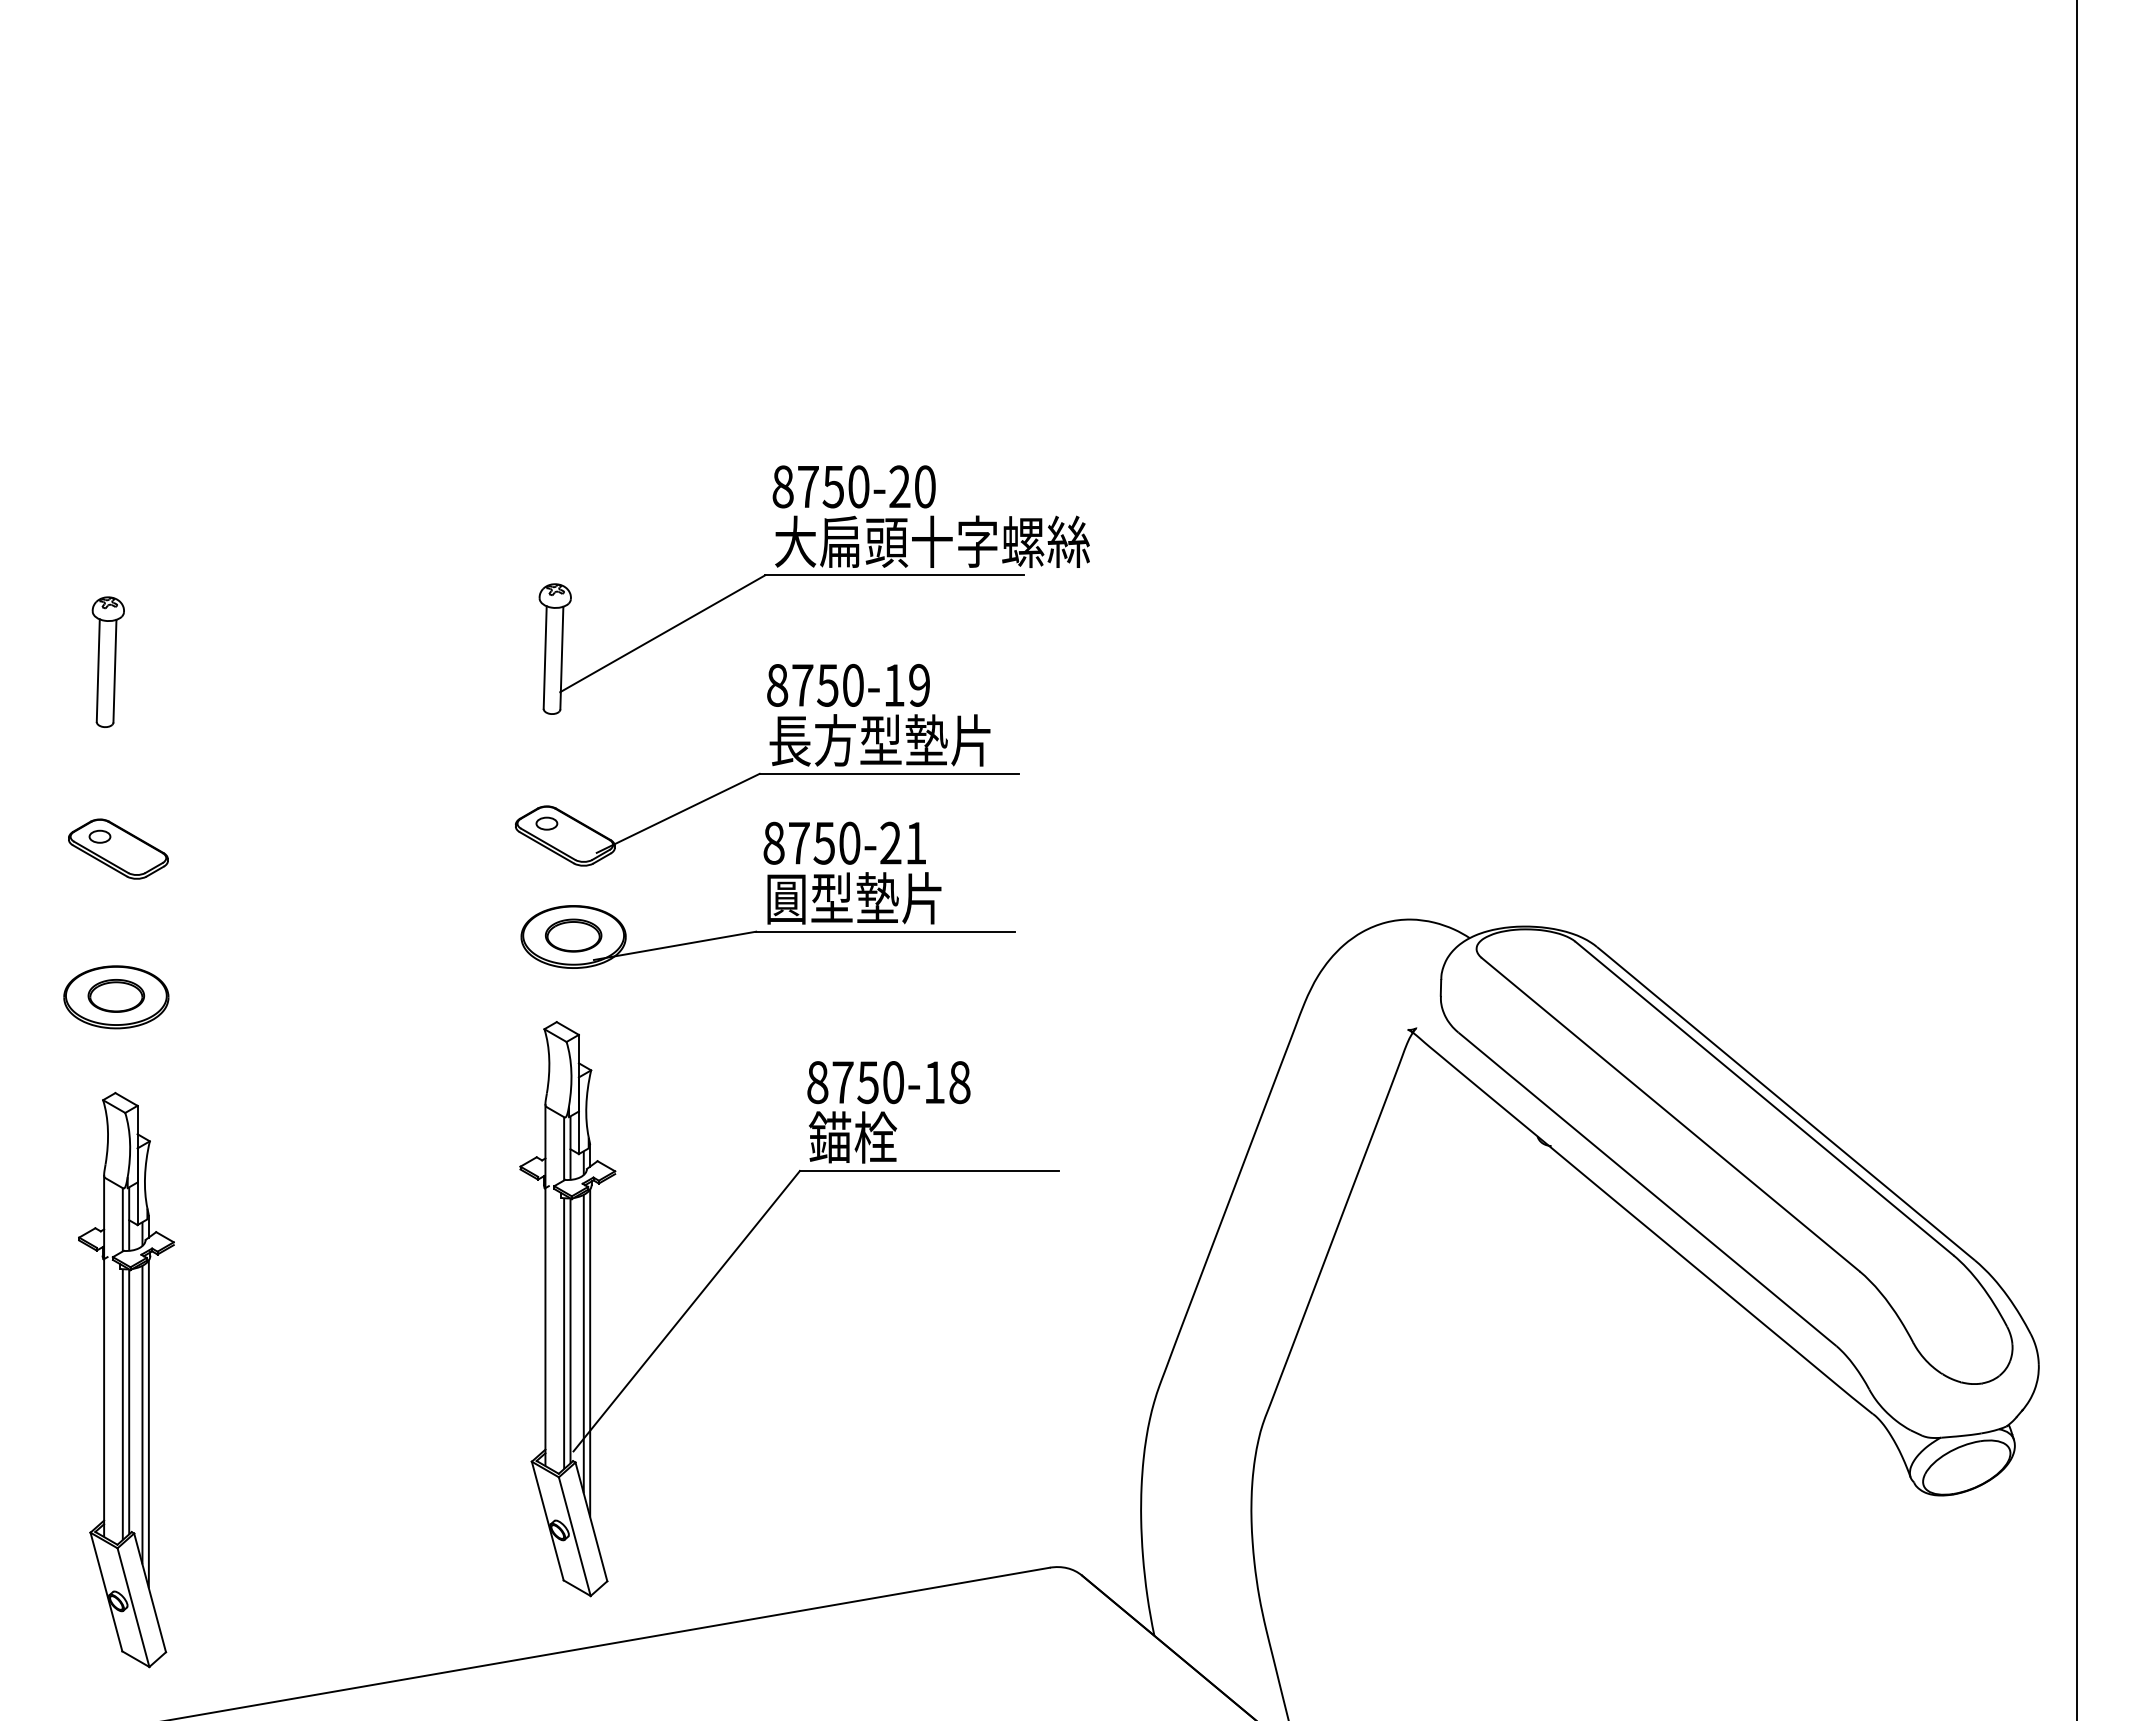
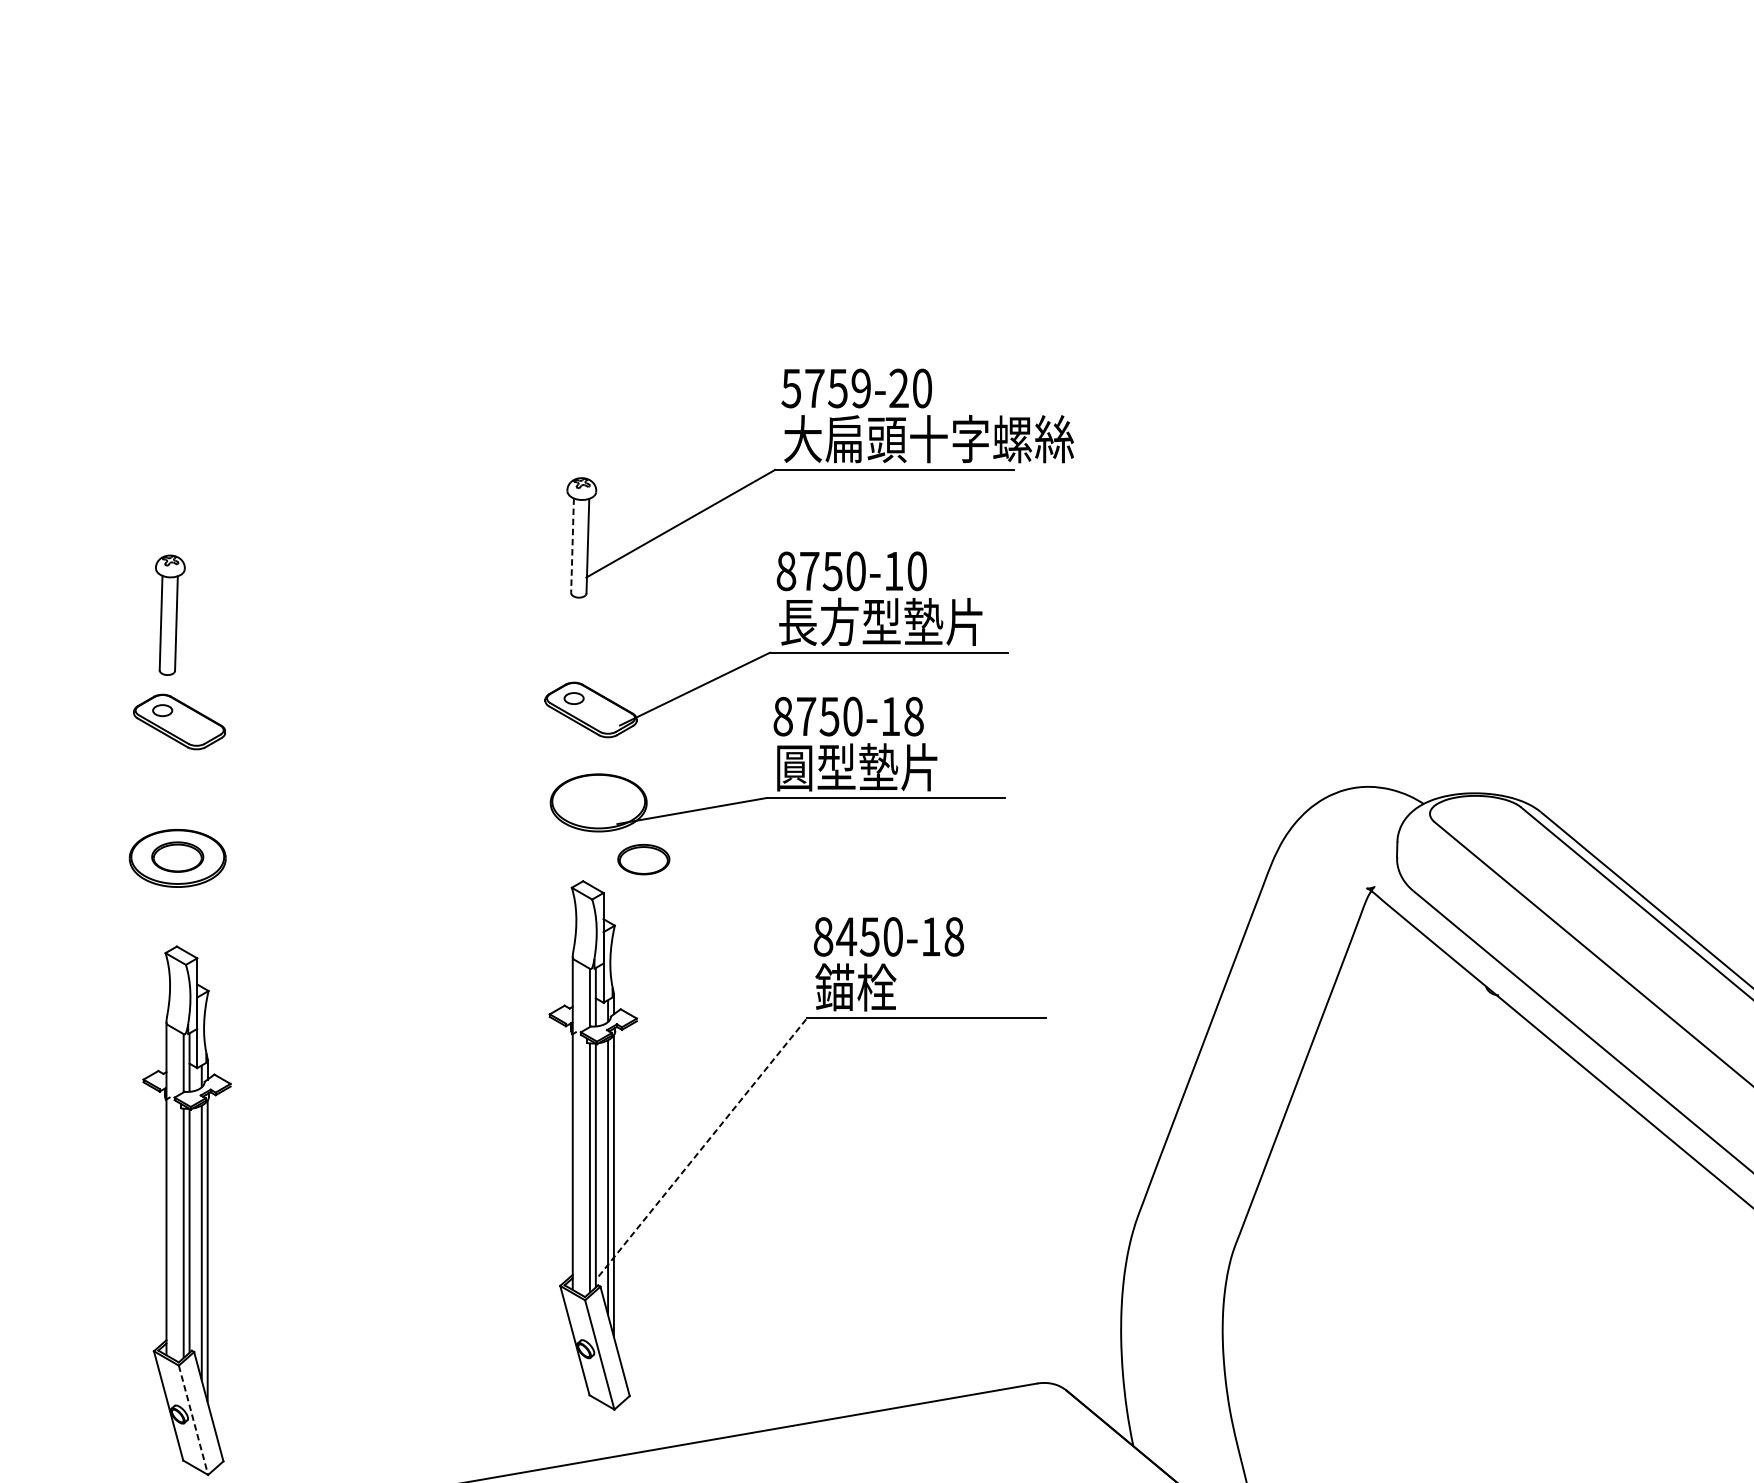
text: (820, 486) -> (825, 388), 8750-20 -> 5759-20
line: (545, 658) -> (572, 546), solid -> dashed
part: (107, 661) -> (169, 614), moved
text: (919, 685) -> (917, 571), 8750-19 -> 8750-10
text: (903, 842) -> (902, 715), 8750-21 -> 8750-18
part: (573, 935) -> (643, 859), moved
text: (842, 1082) -> (846, 936), 8750-18 -> 8450-18
line: (687, 1310) -> (703, 1146), solid -> dashed
line: (133, 1608) -> (193, 1421), solid -> dashed

